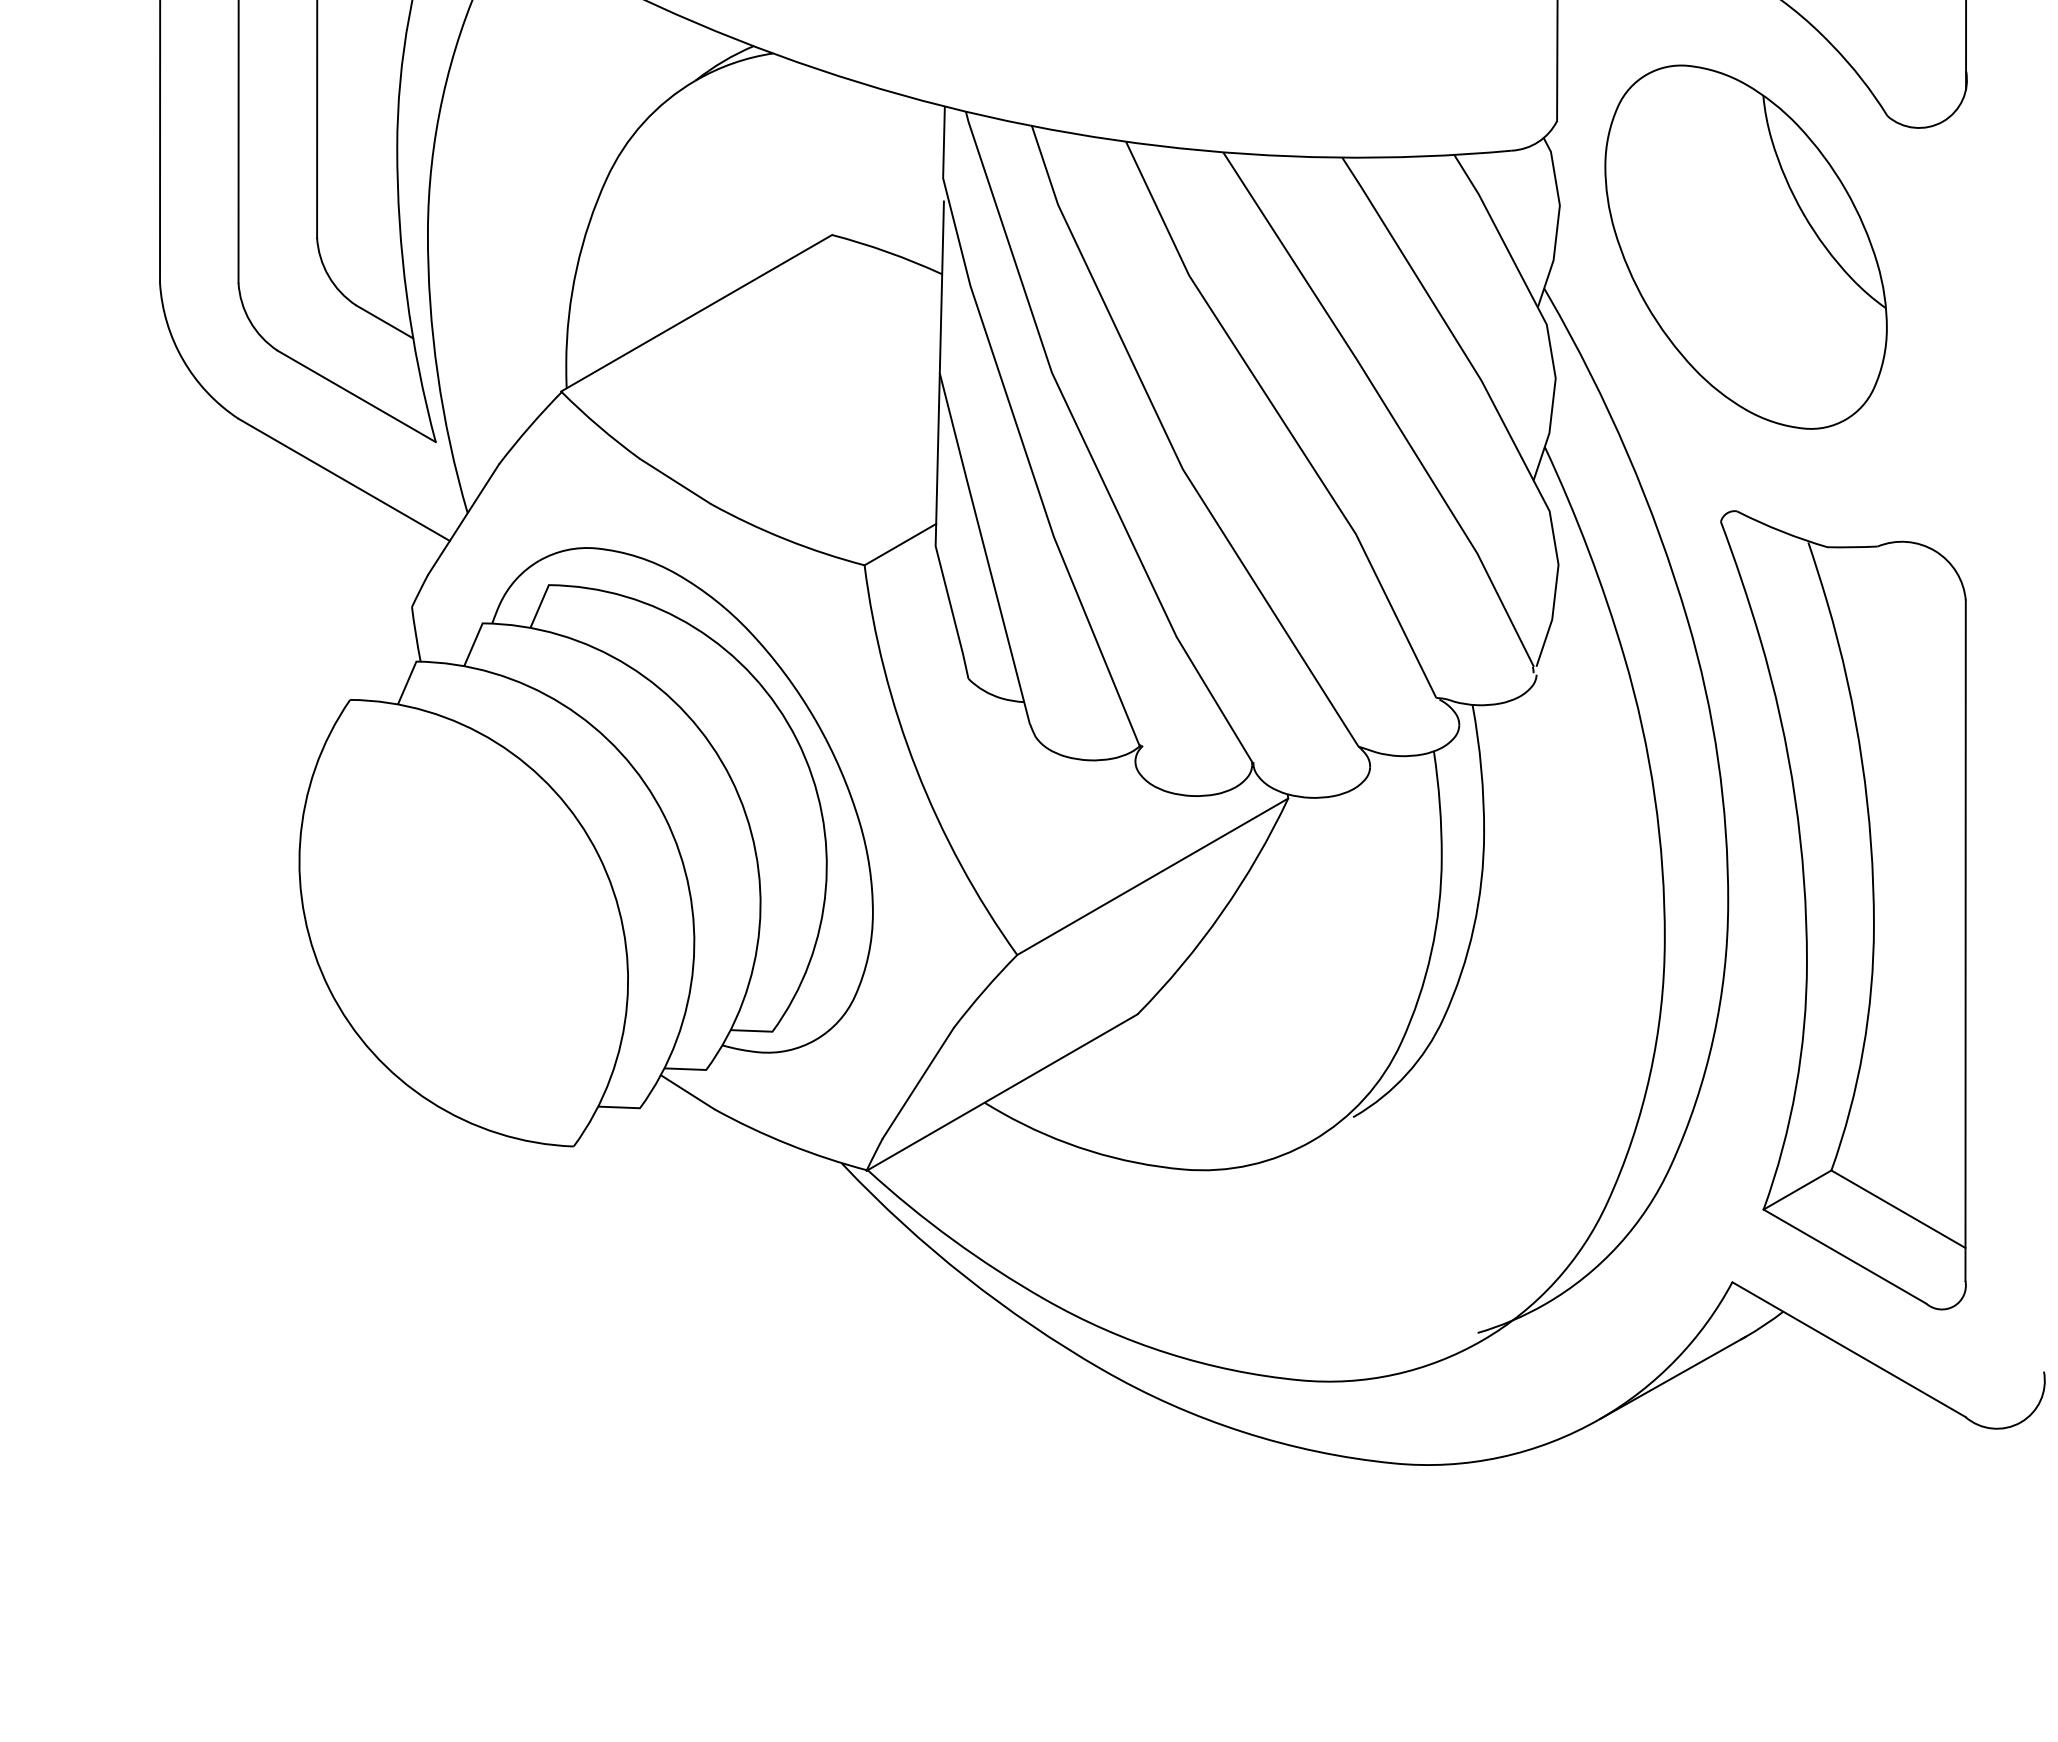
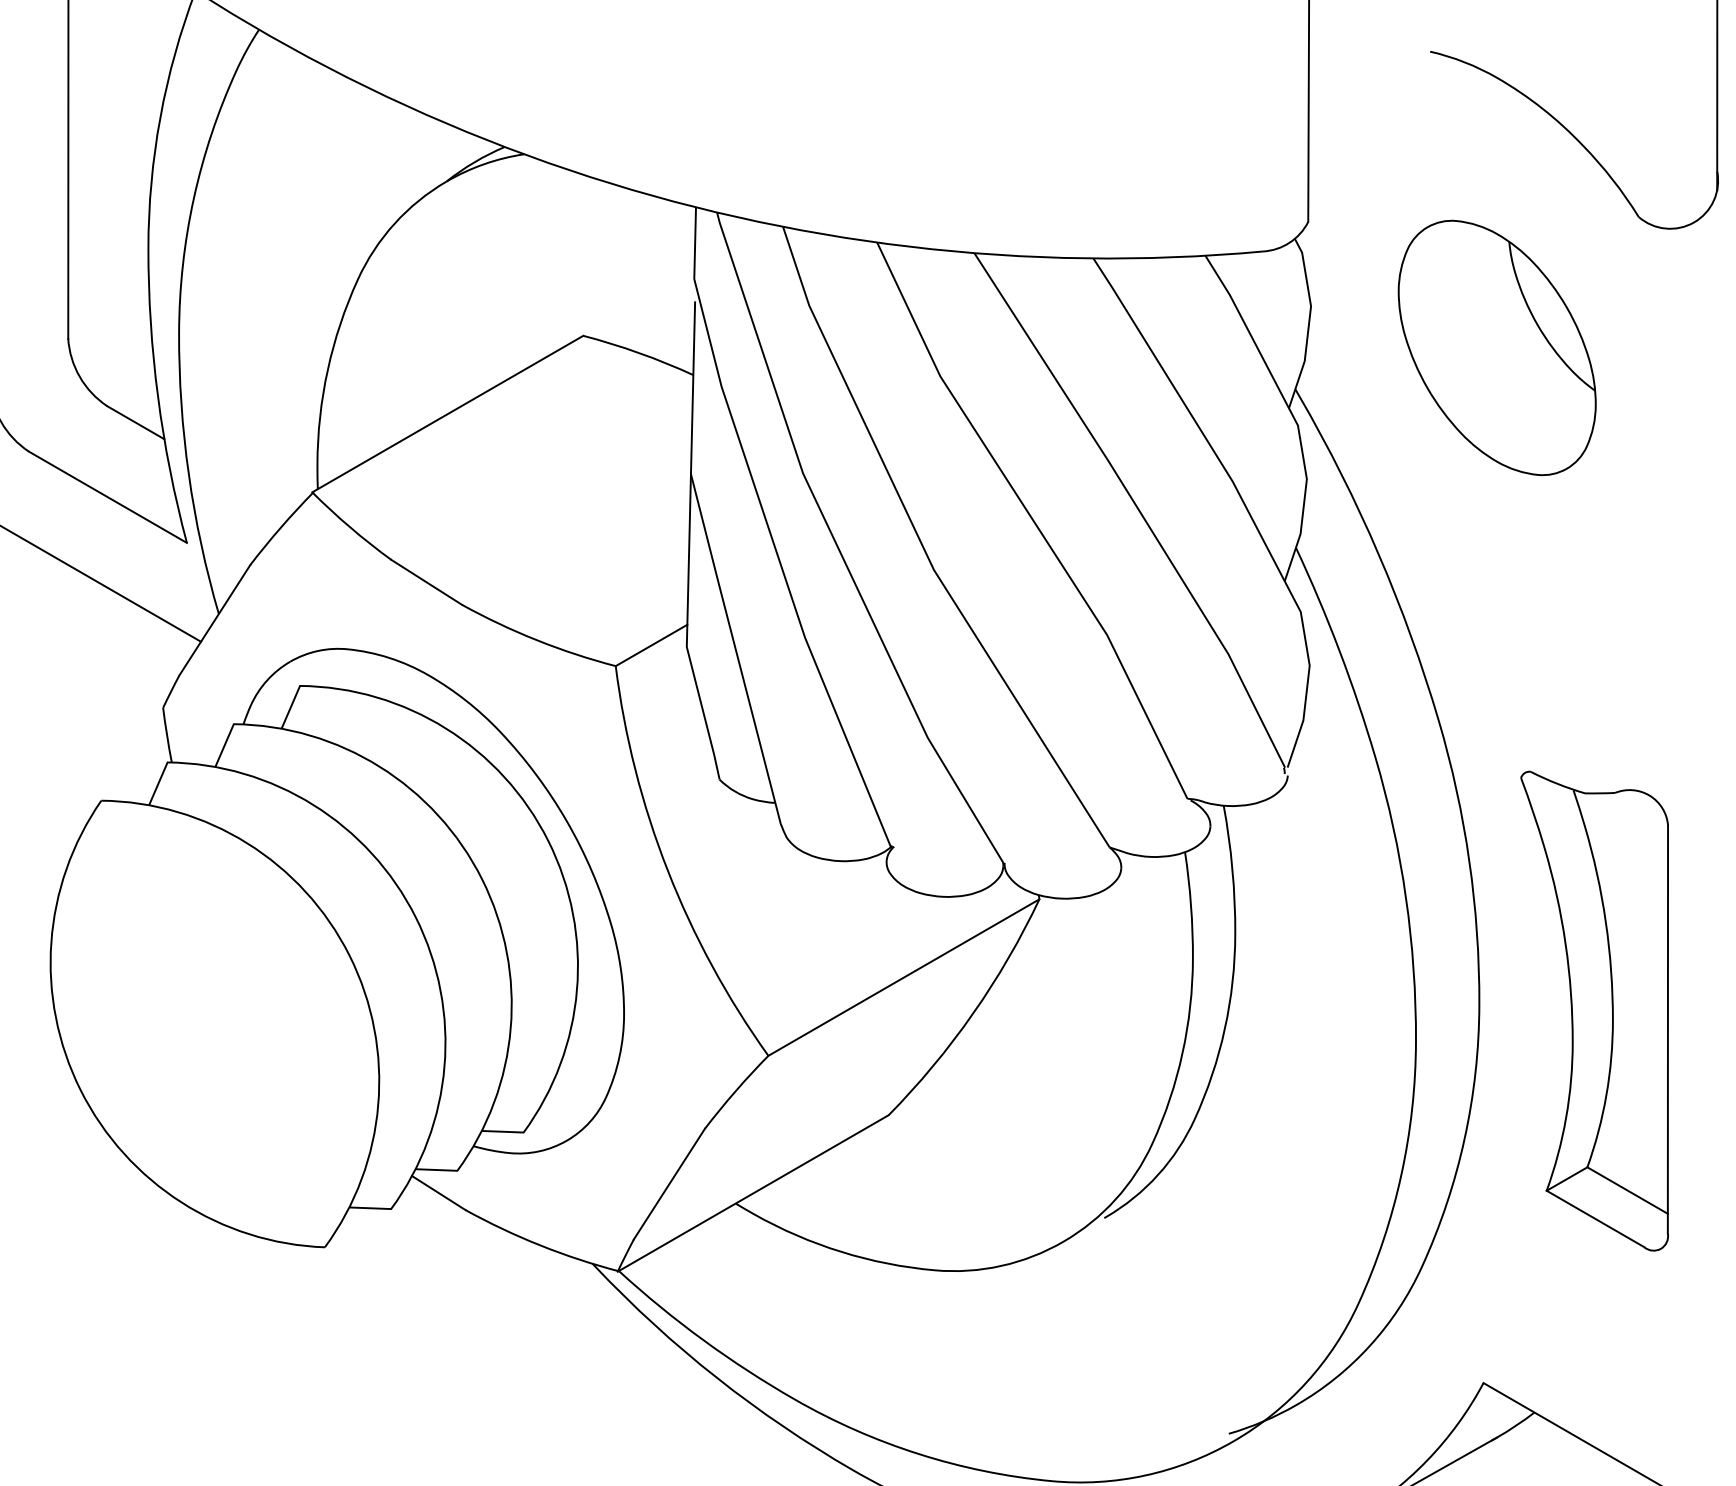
part: (1745, 246) -> (1496, 347), size x0.7
part: (1843, 910) -> (1594, 1011), size x0.6

